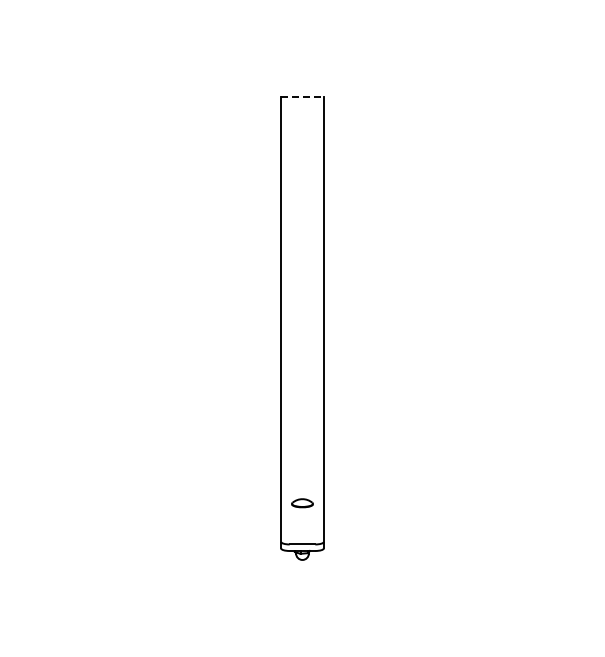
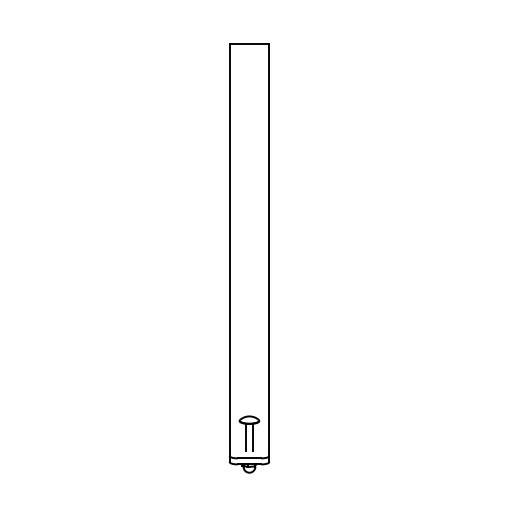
line: (302, 97) -> (249, 44), dashed -> solid
line: (298, 521) -> (245, 437), added
line: (306, 521) -> (253, 437), added

